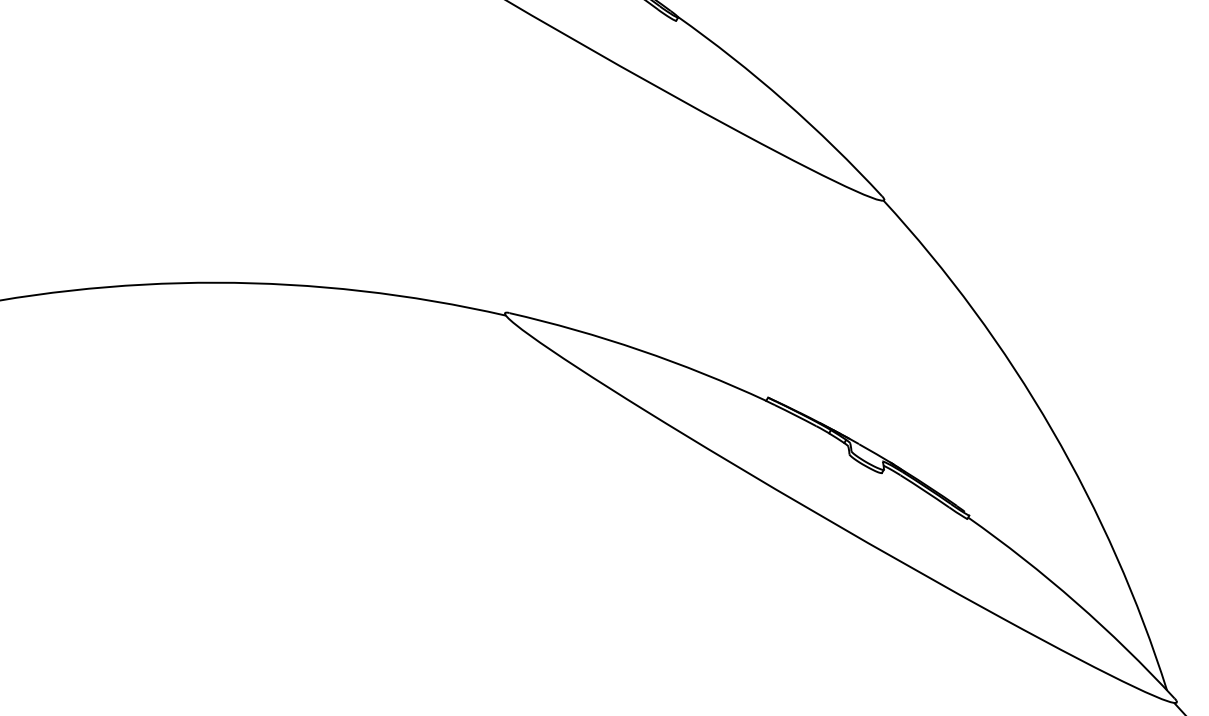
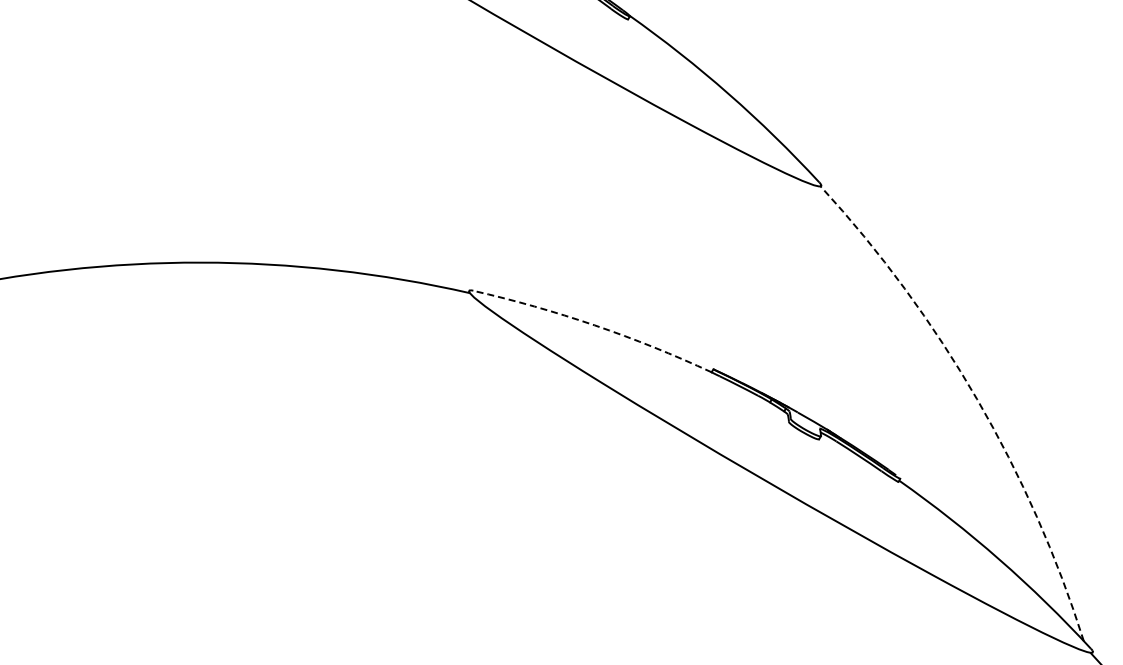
arc: (640, 350) -> (594, 325), solid -> dashed
arc: (1052, 430) -> (977, 399), solid -> dashed

